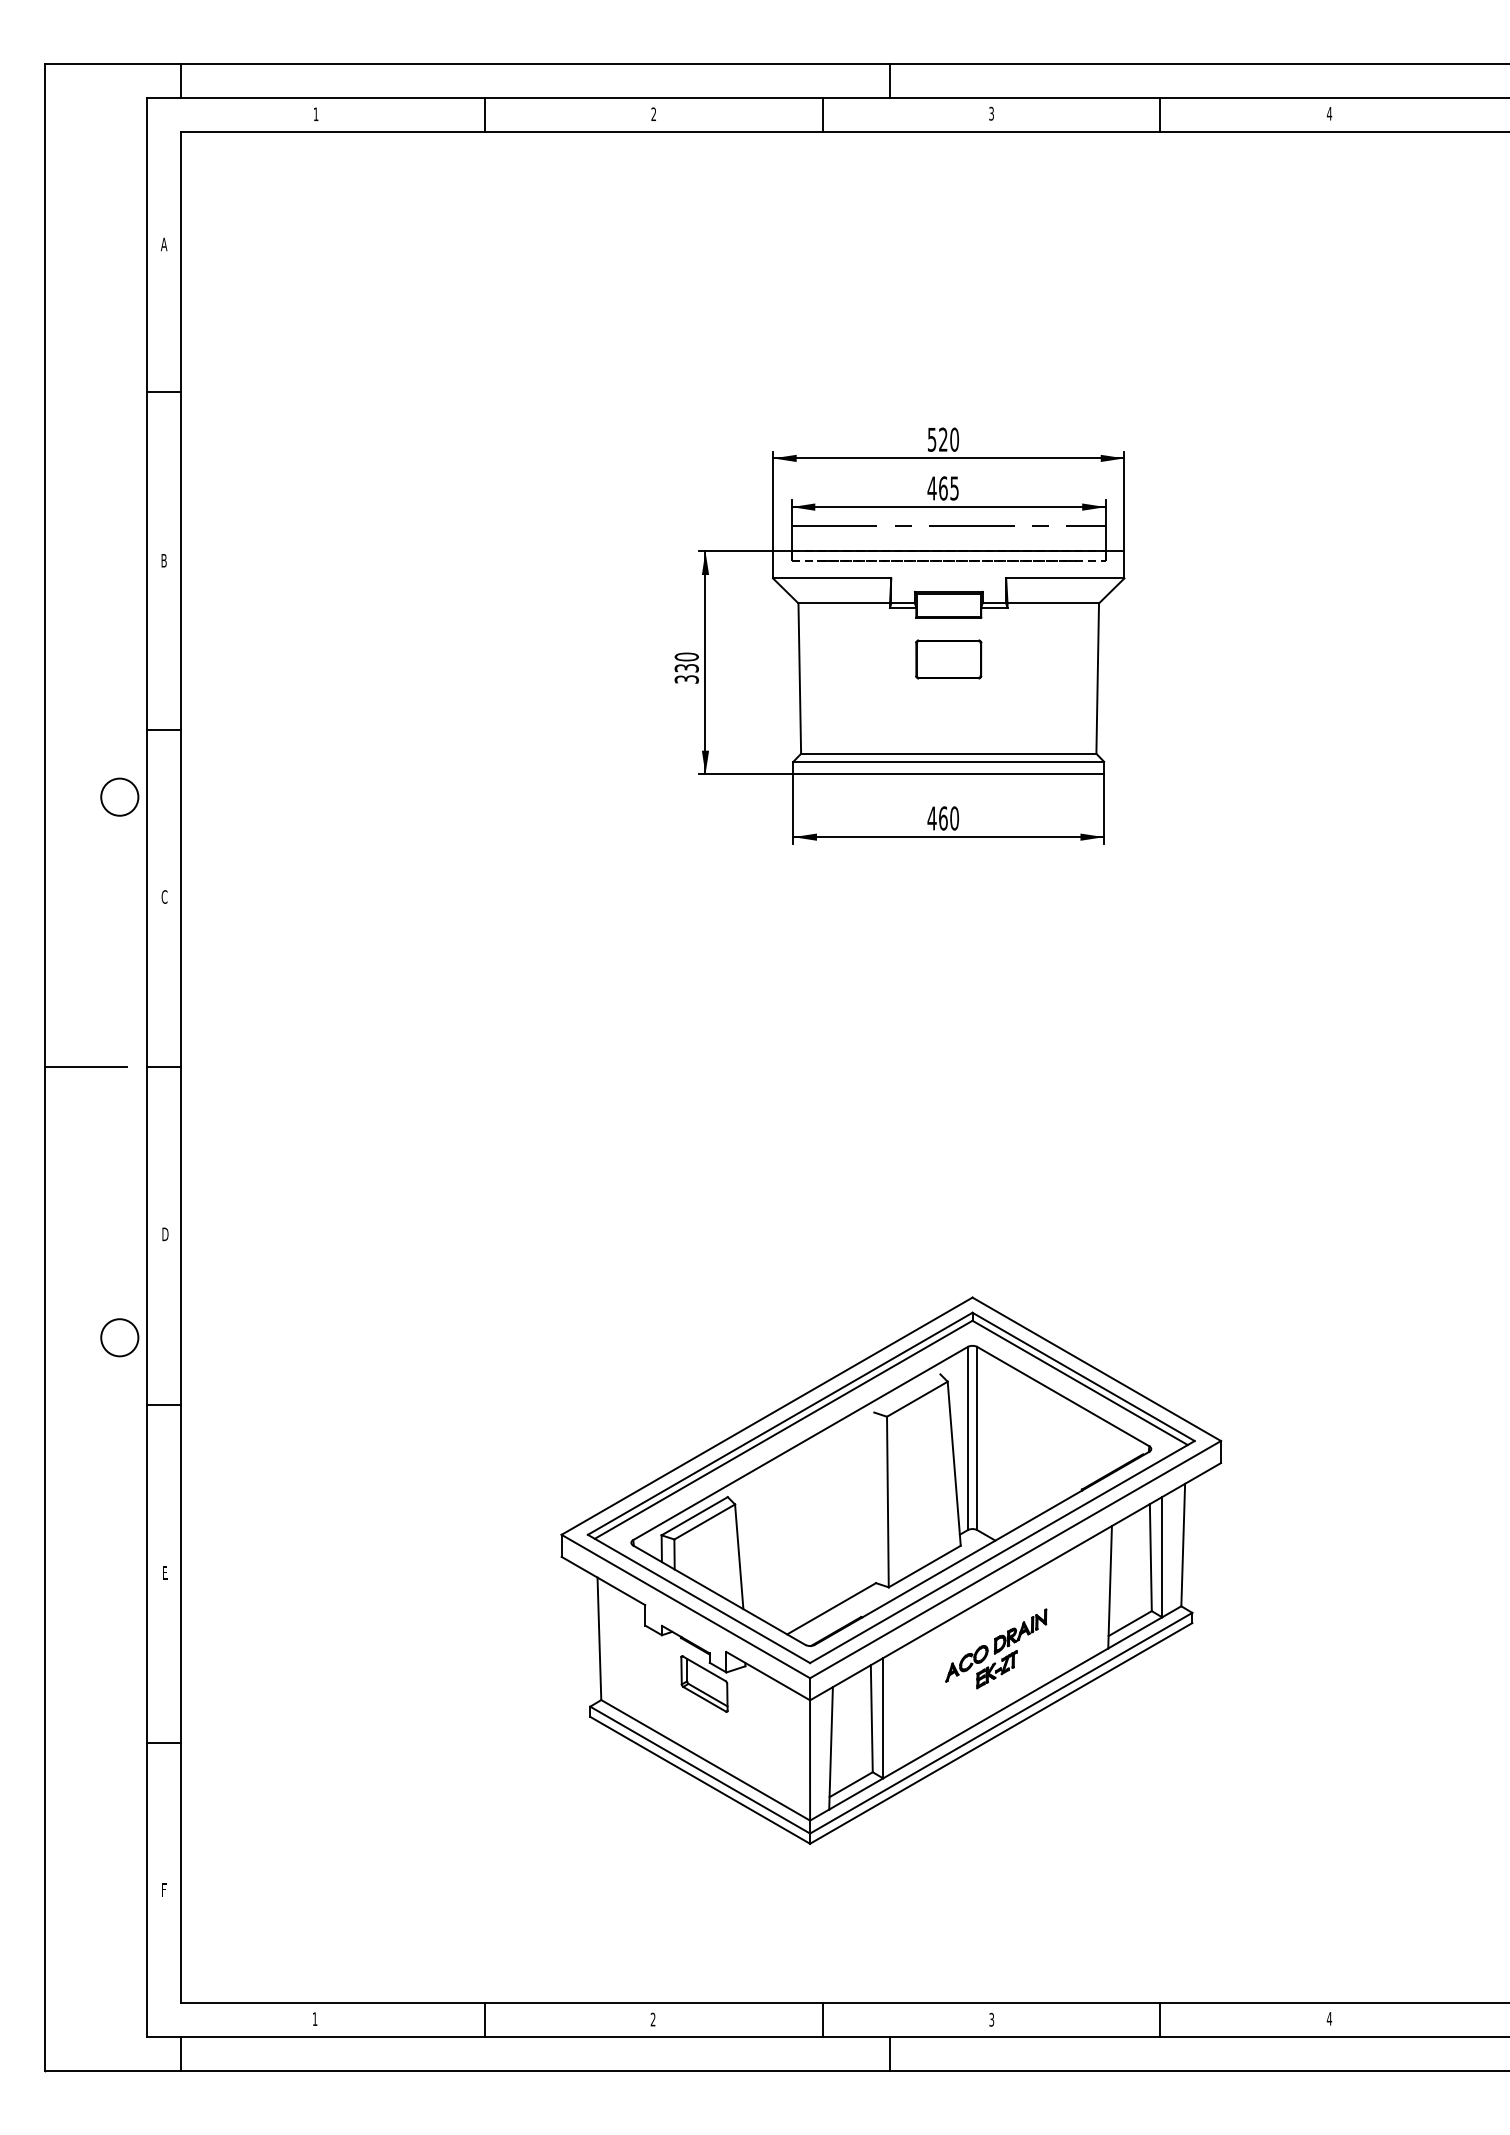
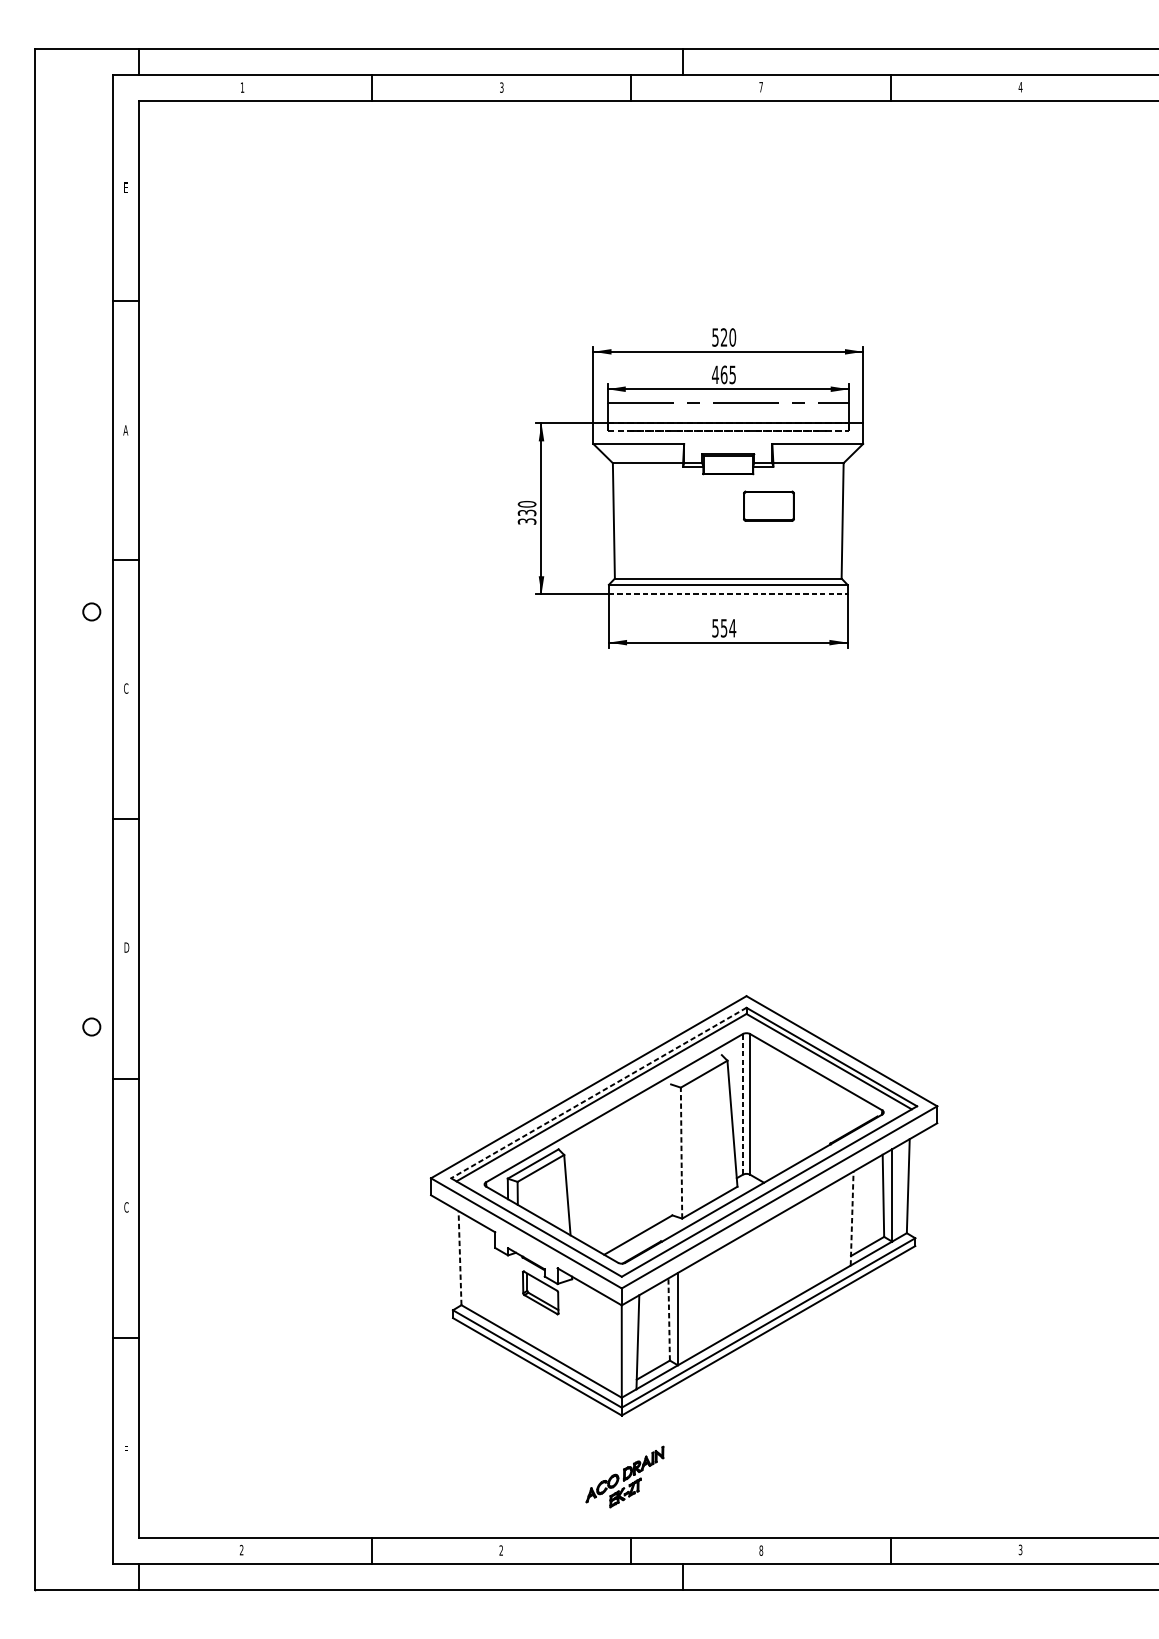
text: (991, 113) -> (761, 87), 3 -> 7
text: (653, 114) -> (501, 87), 2 -> 3
text: (164, 244) -> (126, 187), A -> E
text: (163, 560) -> (125, 430), B -> A
part: (948, 659) -> (768, 506), moved
line: (949, 774) -> (728, 594), solid -> dashed
circle: (119, 796) -> (91, 611), size x0.6
text: (943, 818) -> (724, 628), 460 -> 554
line: (85, 1067) -> (65, 819), removed
circle: (119, 1337) -> (91, 1026), size x0.6
line: (779, 1424) -> (598, 1093), solid -> dashed
line: (967, 1438) -> (742, 1104), solid -> dashed
line: (887, 1501) -> (681, 1152), solid -> dashed
text: (164, 1572) -> (126, 1207), E -> C
line: (1110, 1586) -> (852, 1217), solid -> dashed
line: (599, 1638) -> (460, 1257), solid -> dashed
part: (996, 1648) -> (625, 1476), moved
line: (871, 1718) -> (668, 1319), solid -> dashed
text: (314, 2018) -> (241, 1549), 1 -> 2
text: (1329, 2018) -> (1020, 1549), 4 -> 3
text: (991, 2019) -> (761, 1550), 3 -> 8

